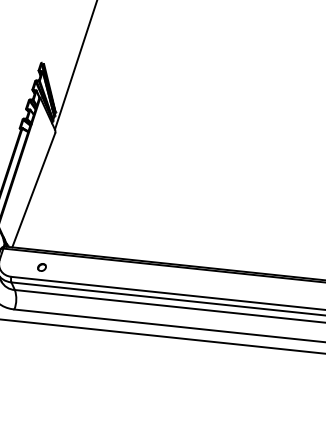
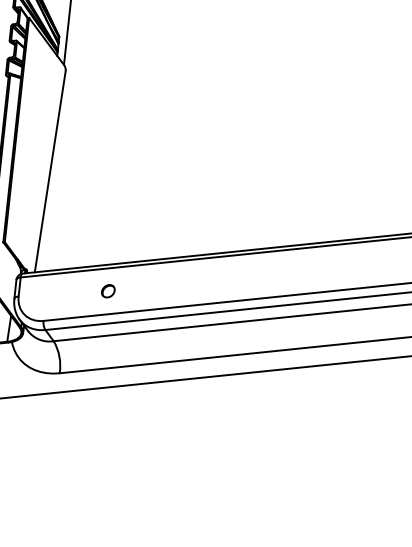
part: (41, 267) -> (107, 291), moved

